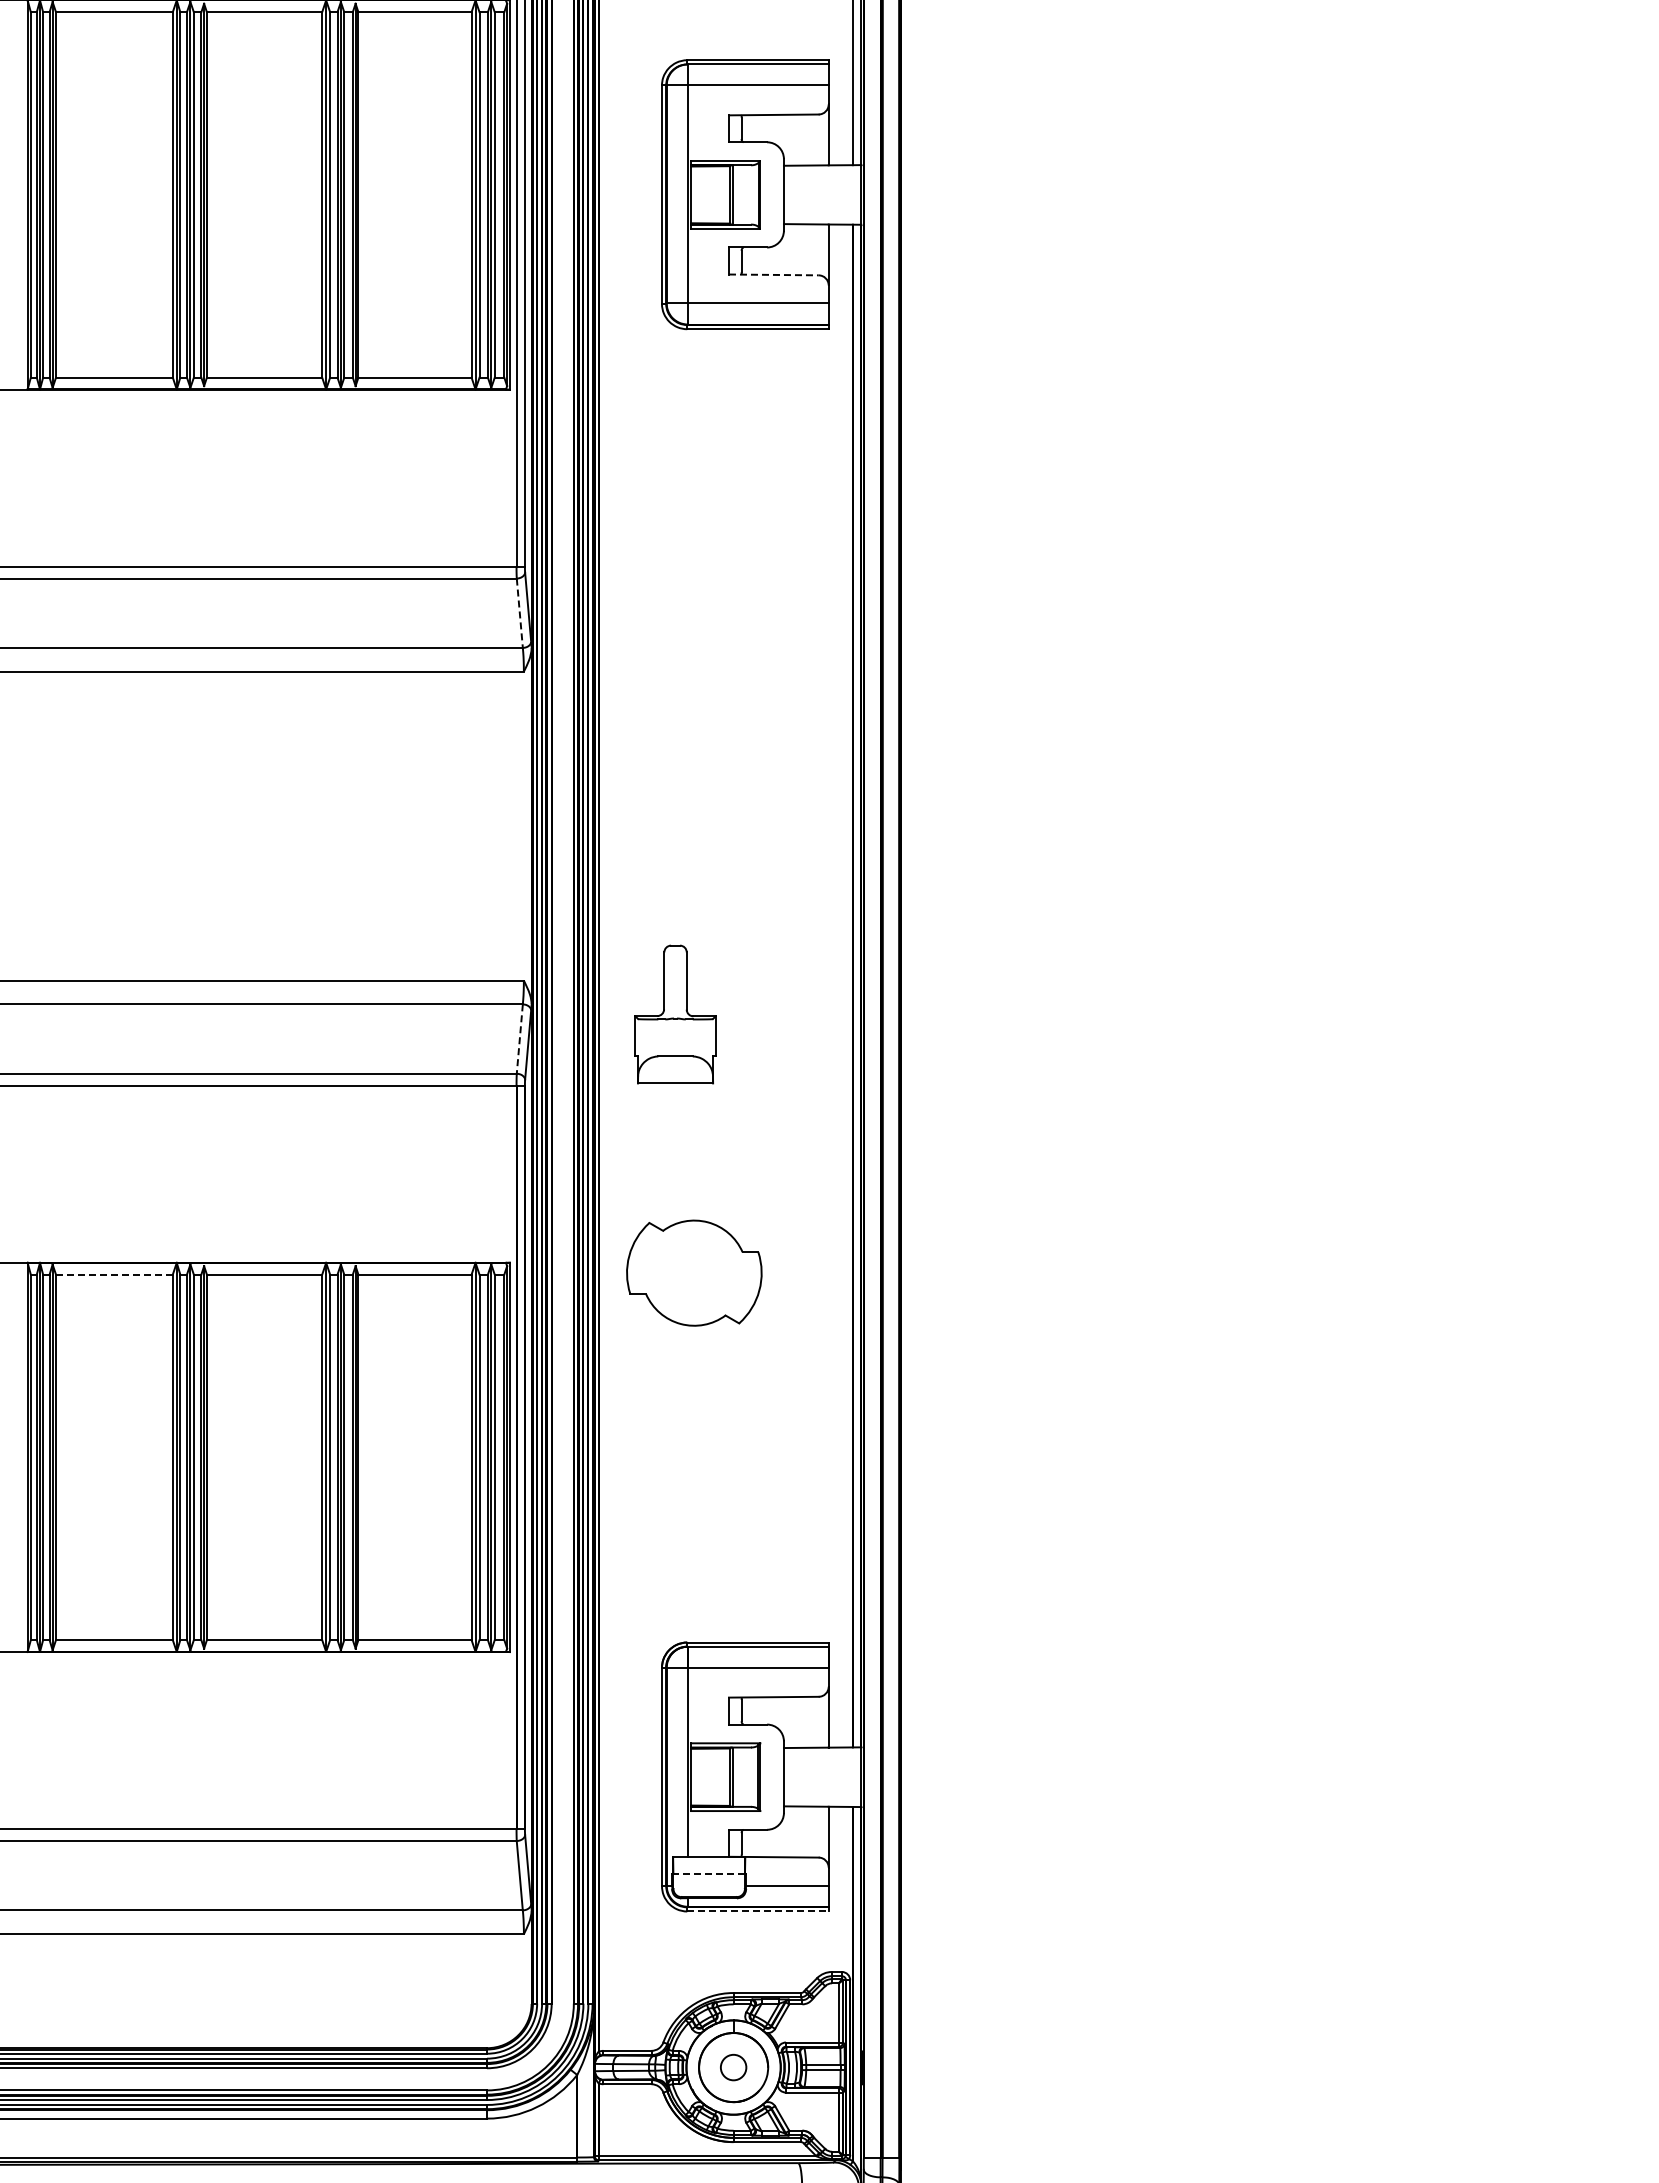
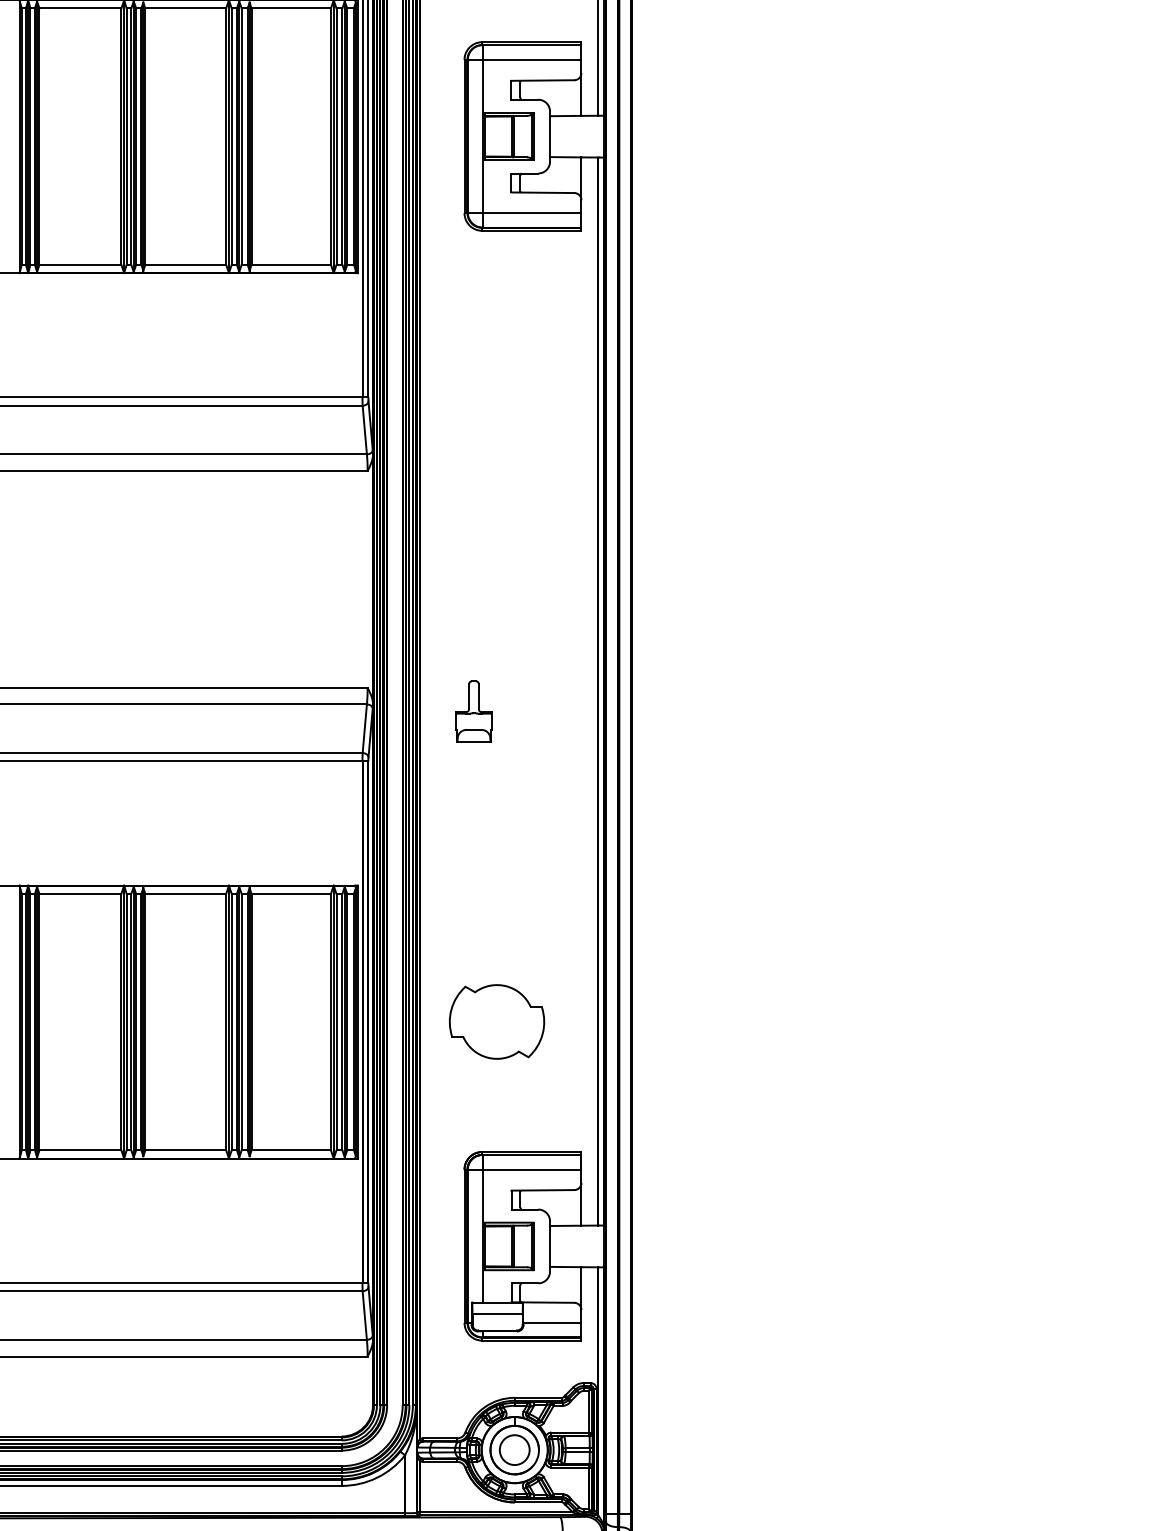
line: (773, 274) -> (542, 192), dashed -> solid
line: (519, 613) -> (364, 430), dashed -> solid
part: (675, 1014) -> (473, 711), size x0.62
line: (519, 1039) -> (364, 729), dashed -> solid
part: (694, 1272) -> (497, 1021), moved
line: (114, 1274) -> (80, 893), dashed -> solid
line: (709, 1873) -> (497, 1313), dashed -> solid
line: (757, 1911) -> (531, 1340), dashed -> solid
circle: (733, 2067) -> (514, 1450), size x1.67

